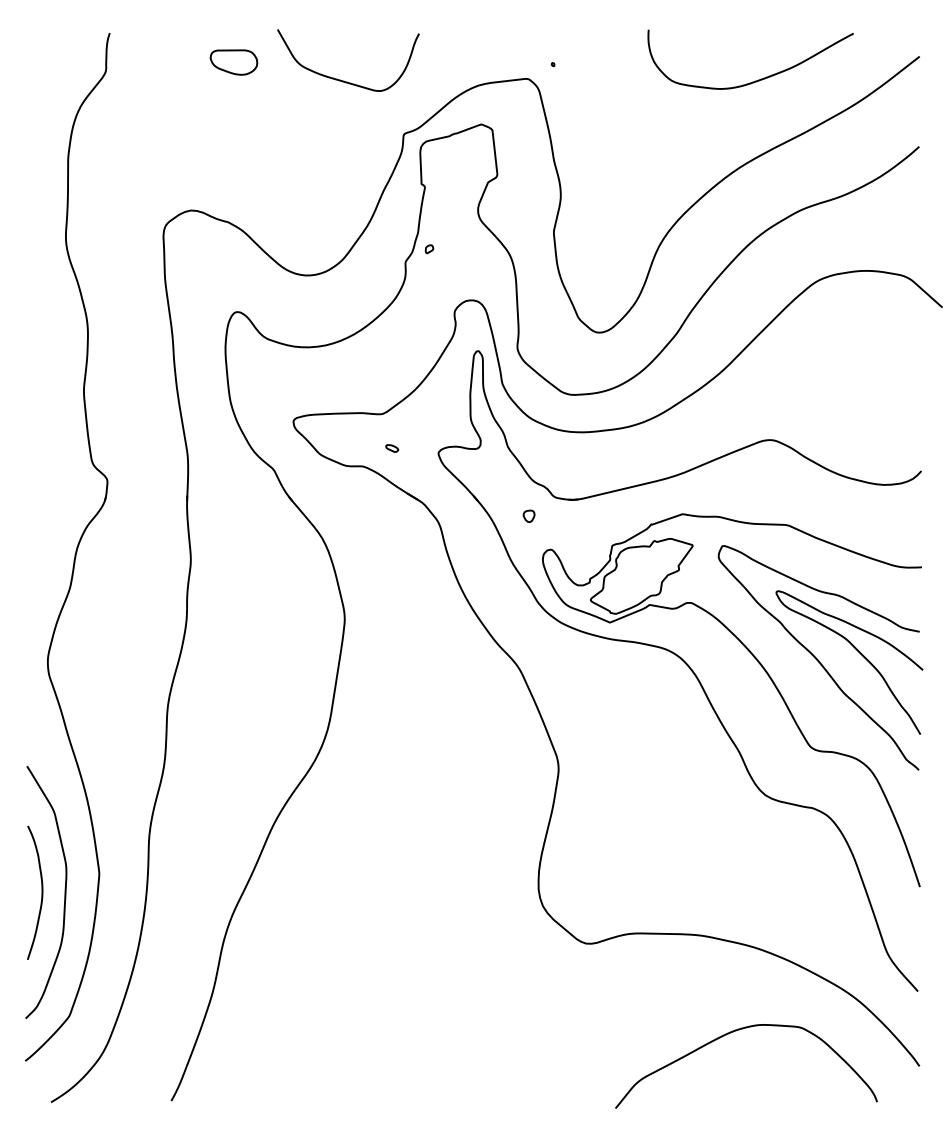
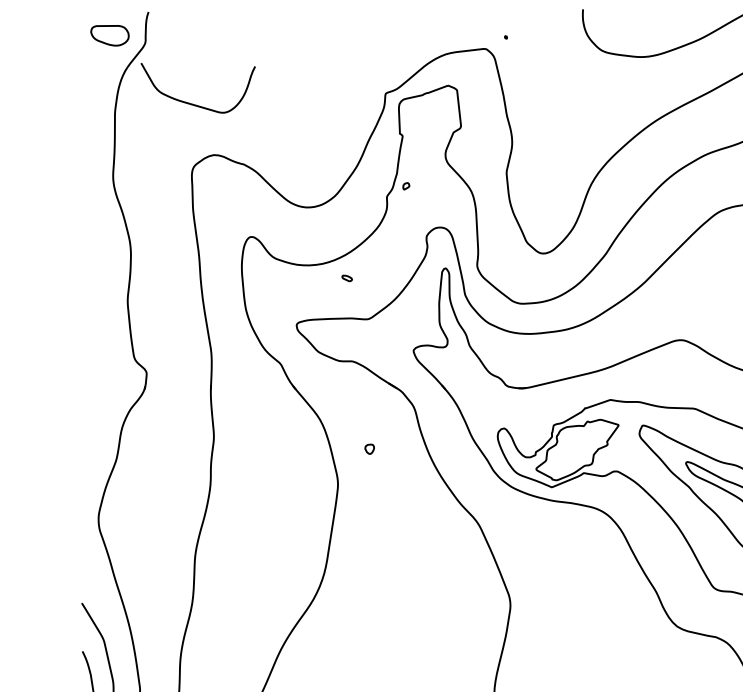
part: (233, 62) -> (109, 35), moved
curve: (344, 80) -> (195, 104), moved
part: (392, 448) -> (347, 278), moved
part: (528, 515) -> (369, 448), moved

